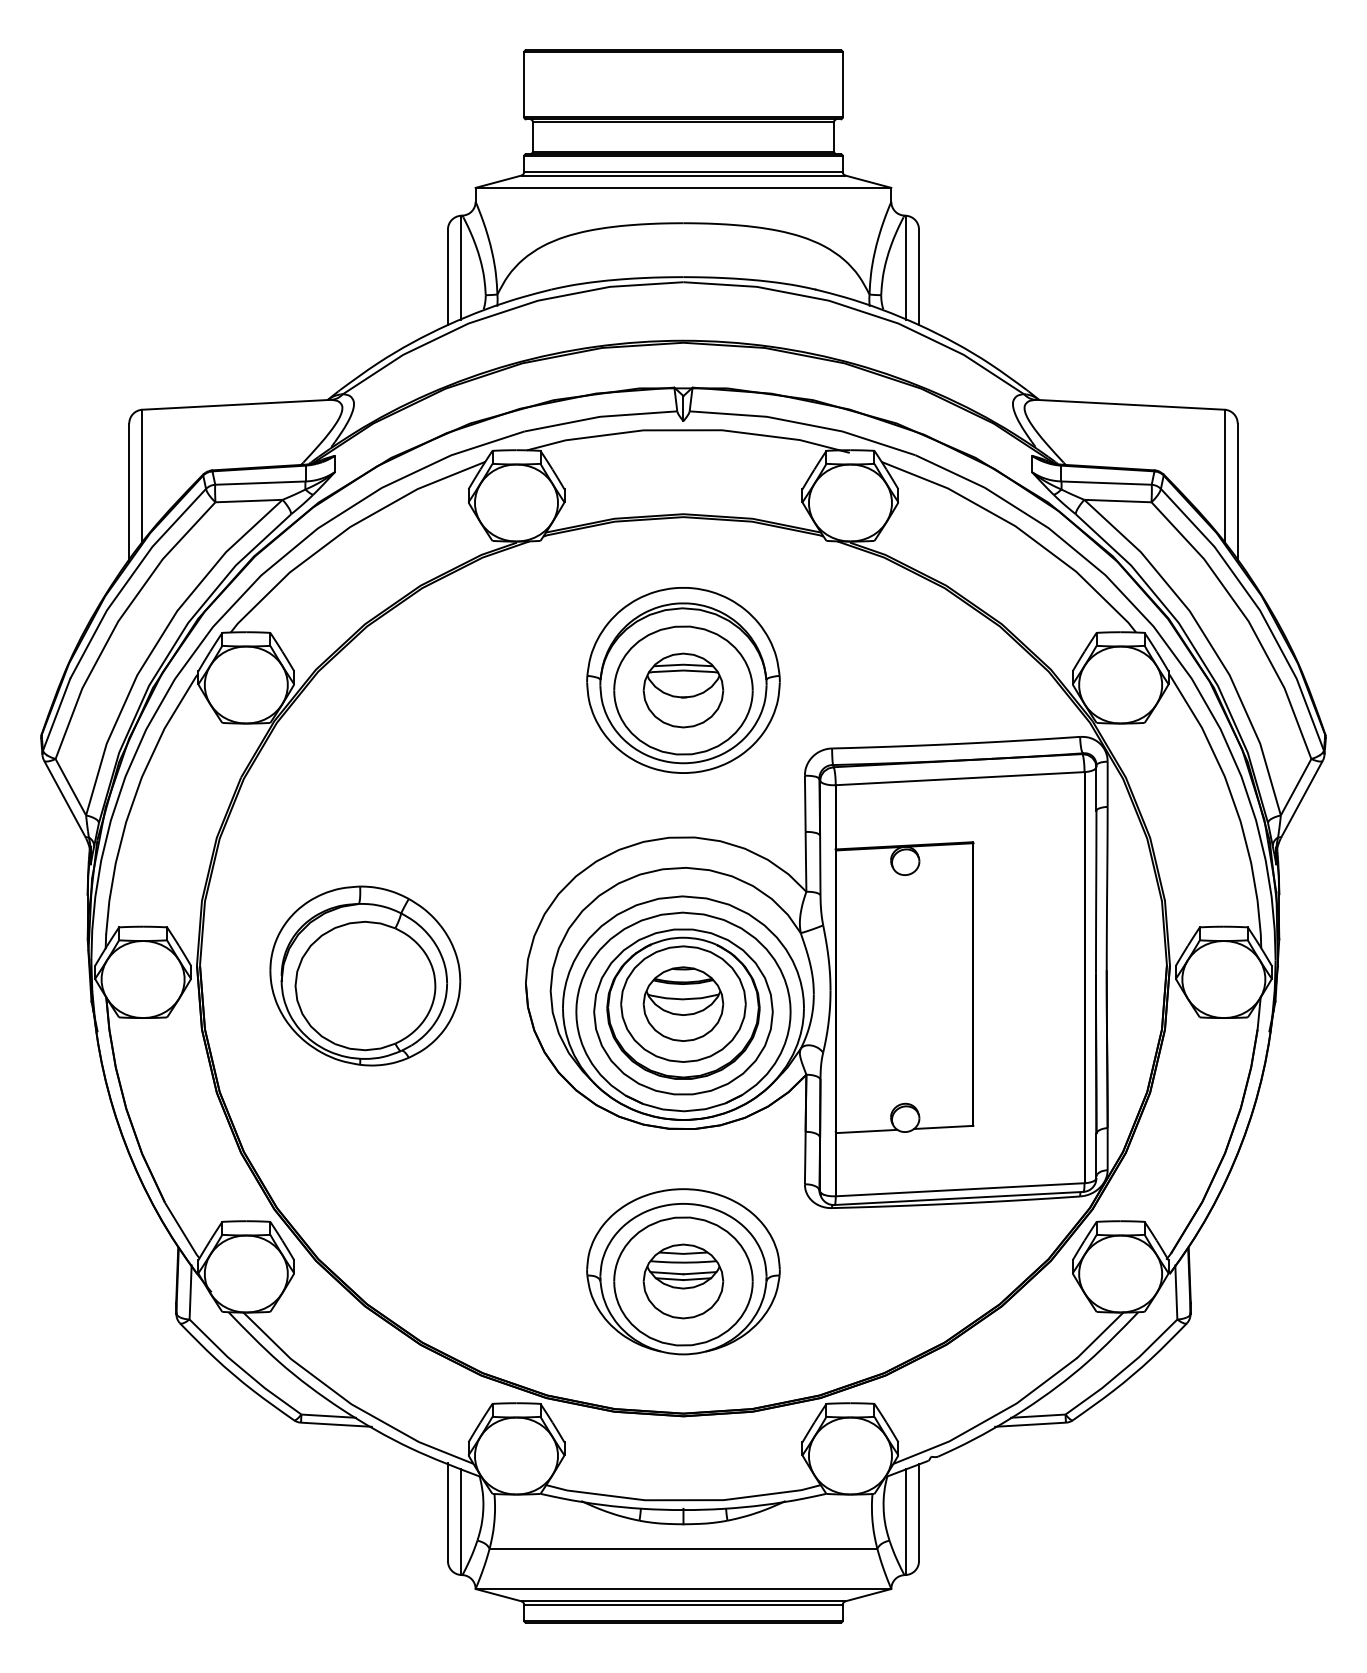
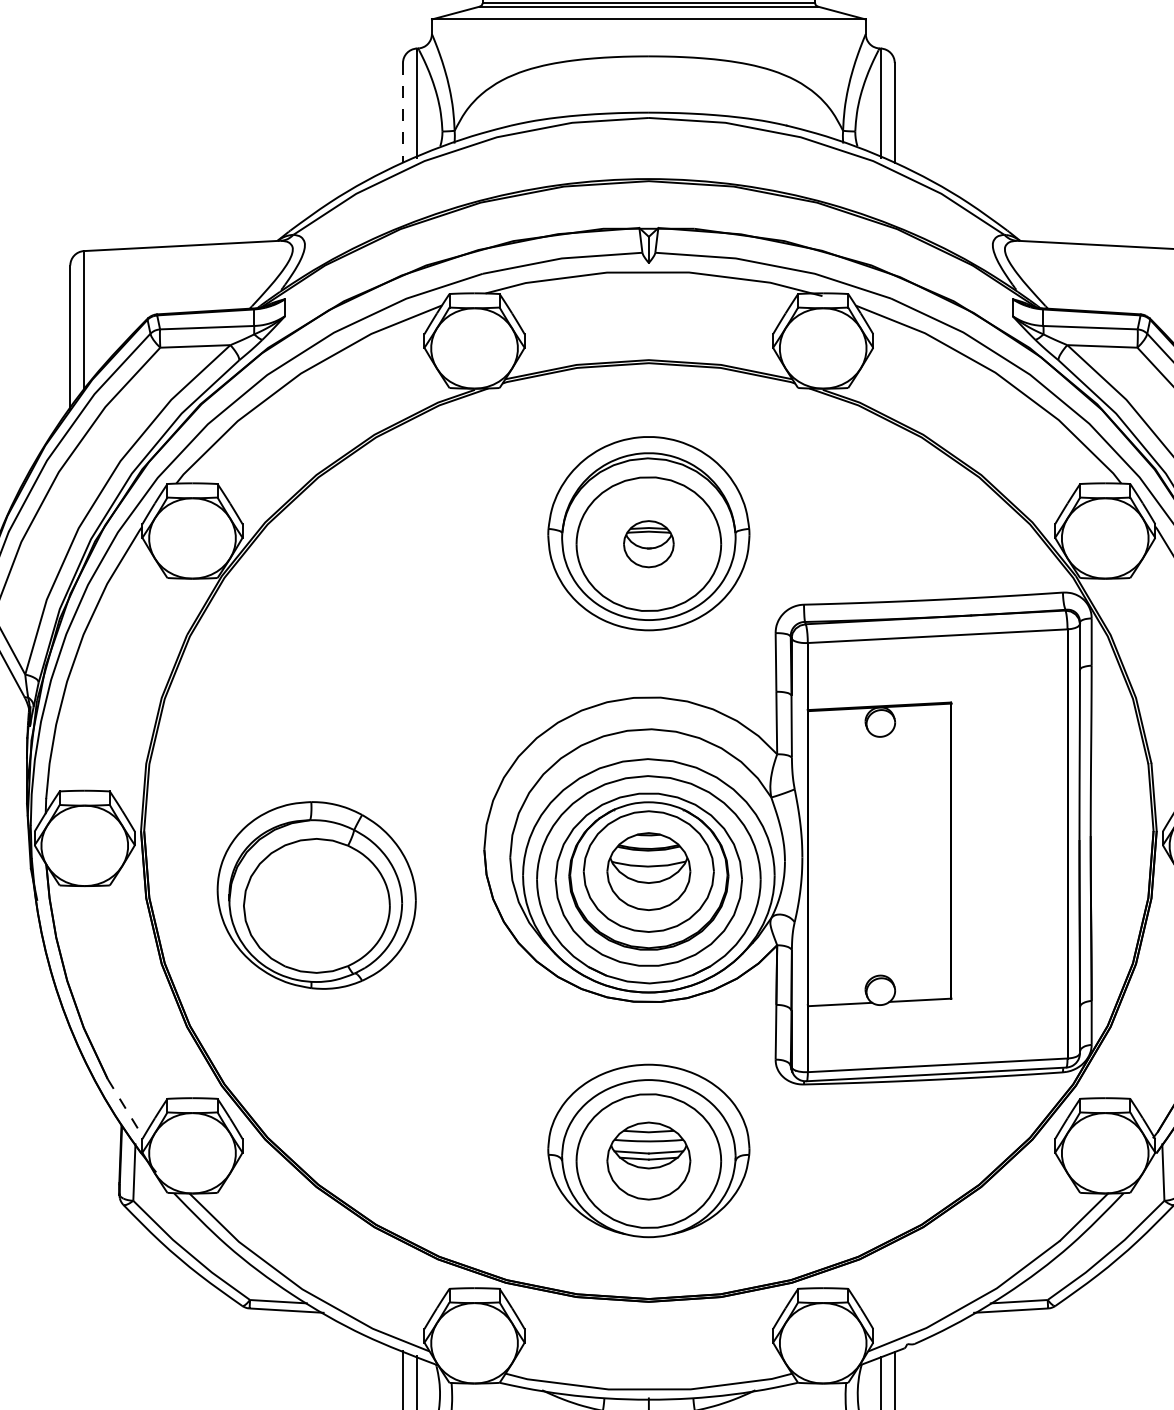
line: (447, 277) -> (402, 113), solid -> dashed
part: (683, 690) -> (648, 544), size x0.6
part: (365, 975) -> (316, 894), moved
line: (182, 1231) -> (125, 1108), solid -> dashed

